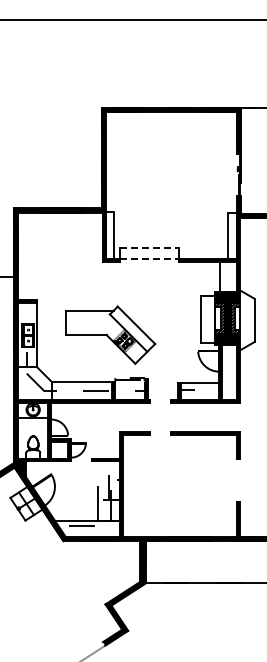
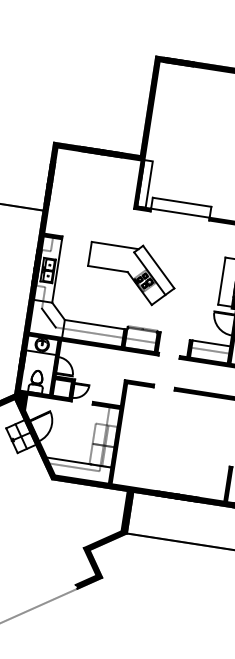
line: (149, 247) -> (182, 202), dashed -> solid
line: (149, 258) -> (180, 212), dashed -> solid
part: (110, 334) -> (131, 272), moved

